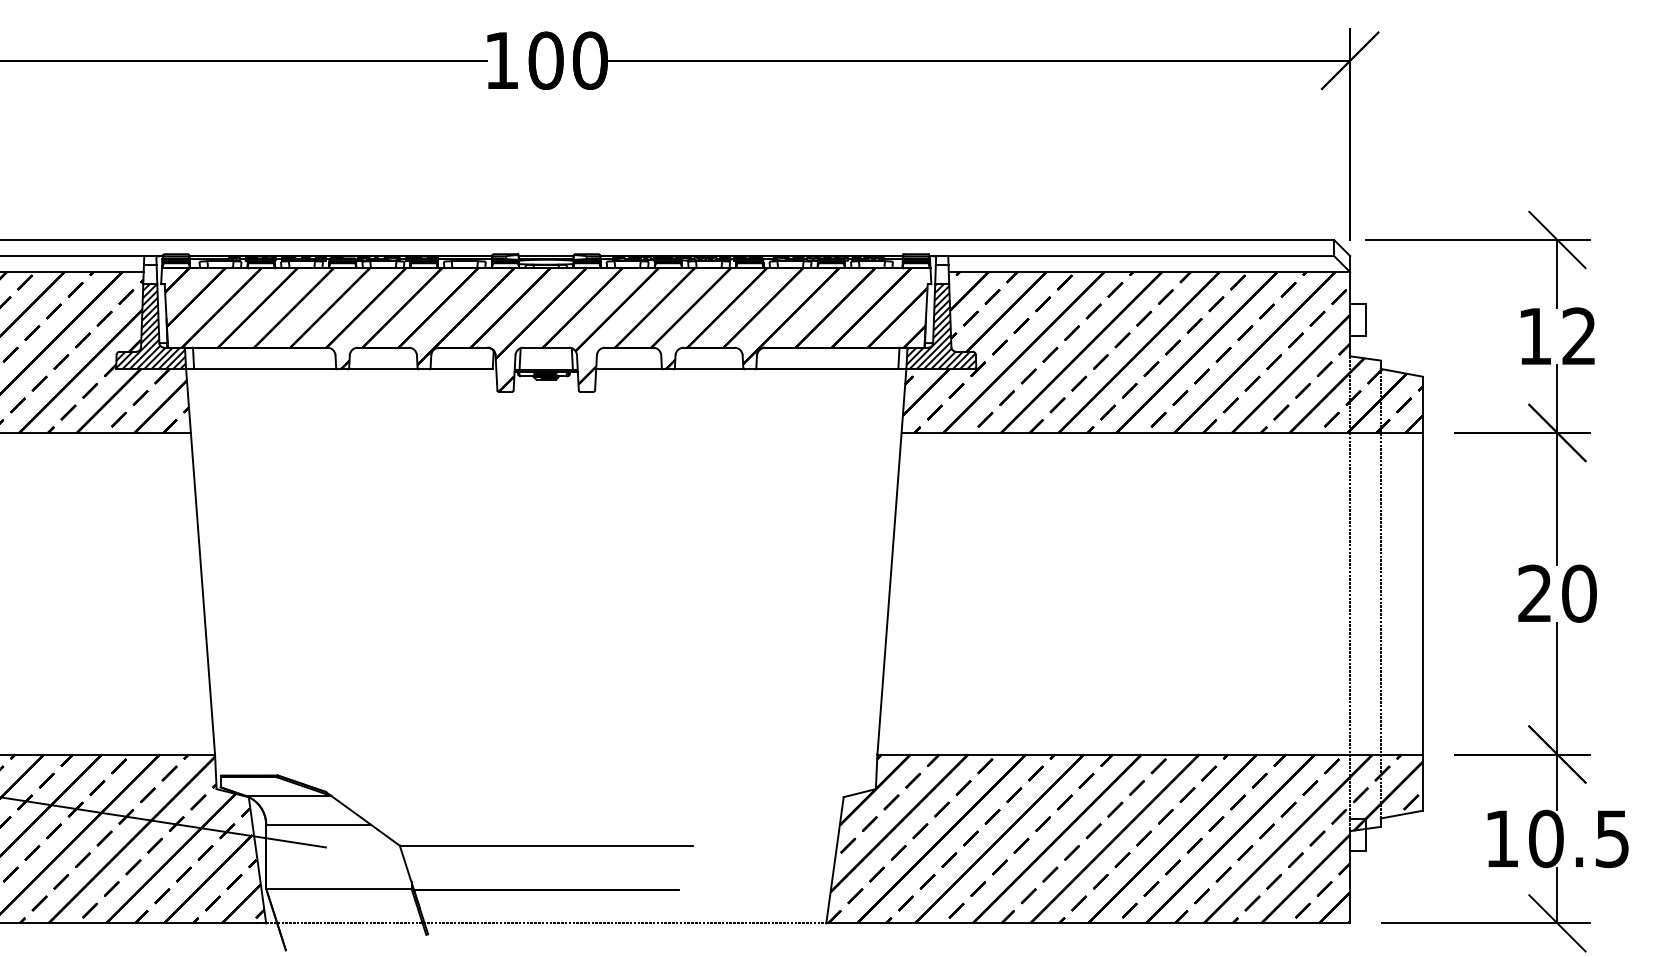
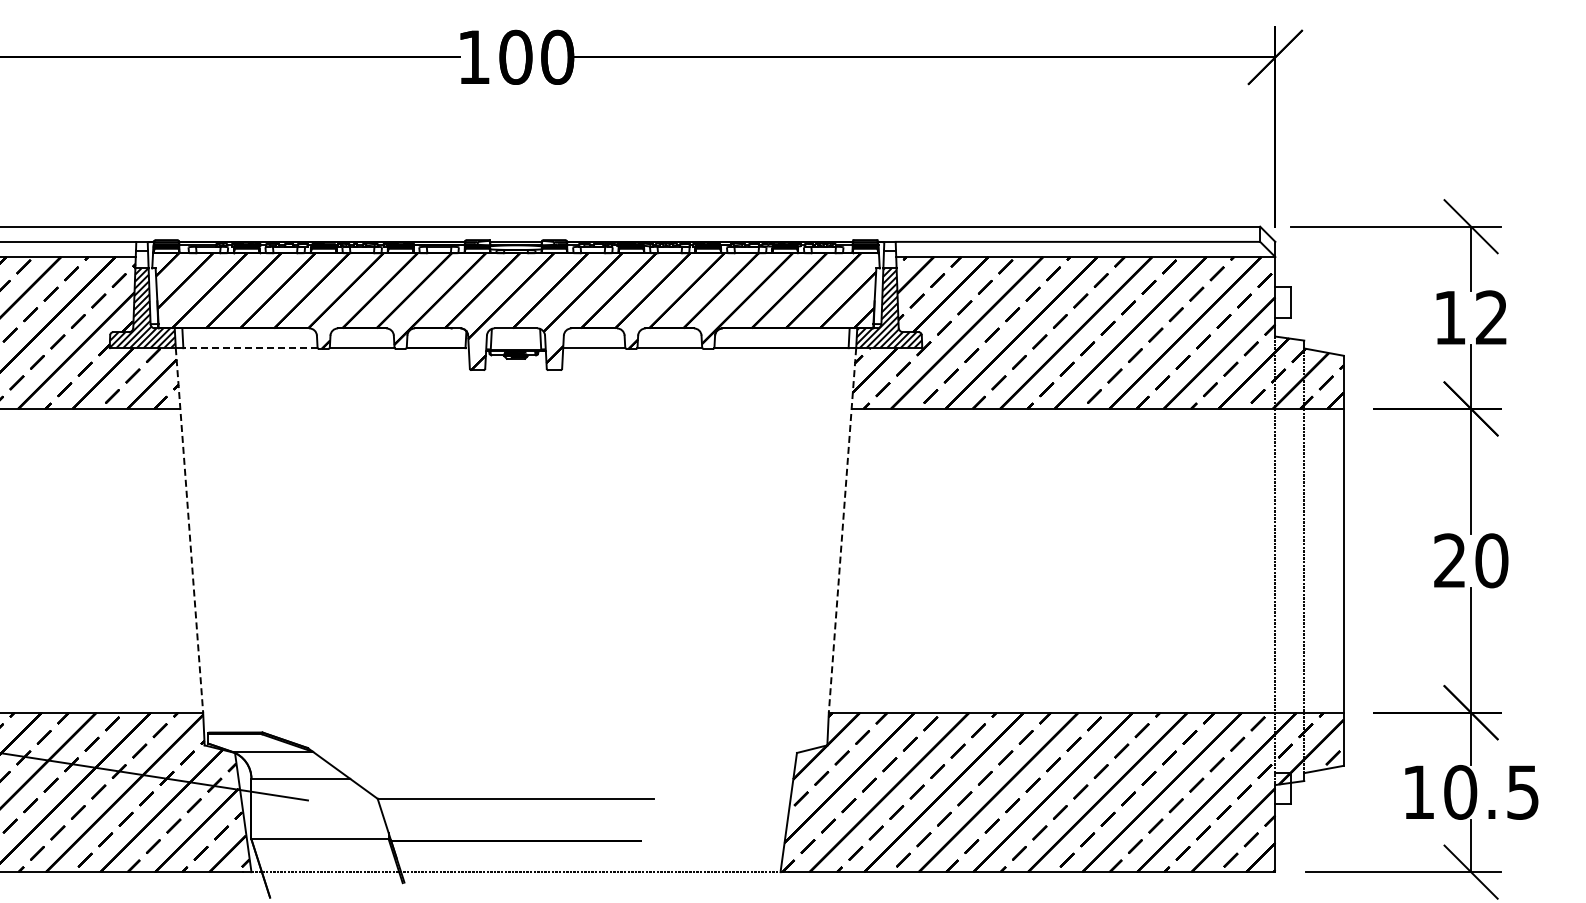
line: (265, 368) -> (250, 348), solid -> dashed
line: (200, 561) -> (189, 530), solid -> dashed
line: (891, 561) -> (842, 530), solid -> dashed

